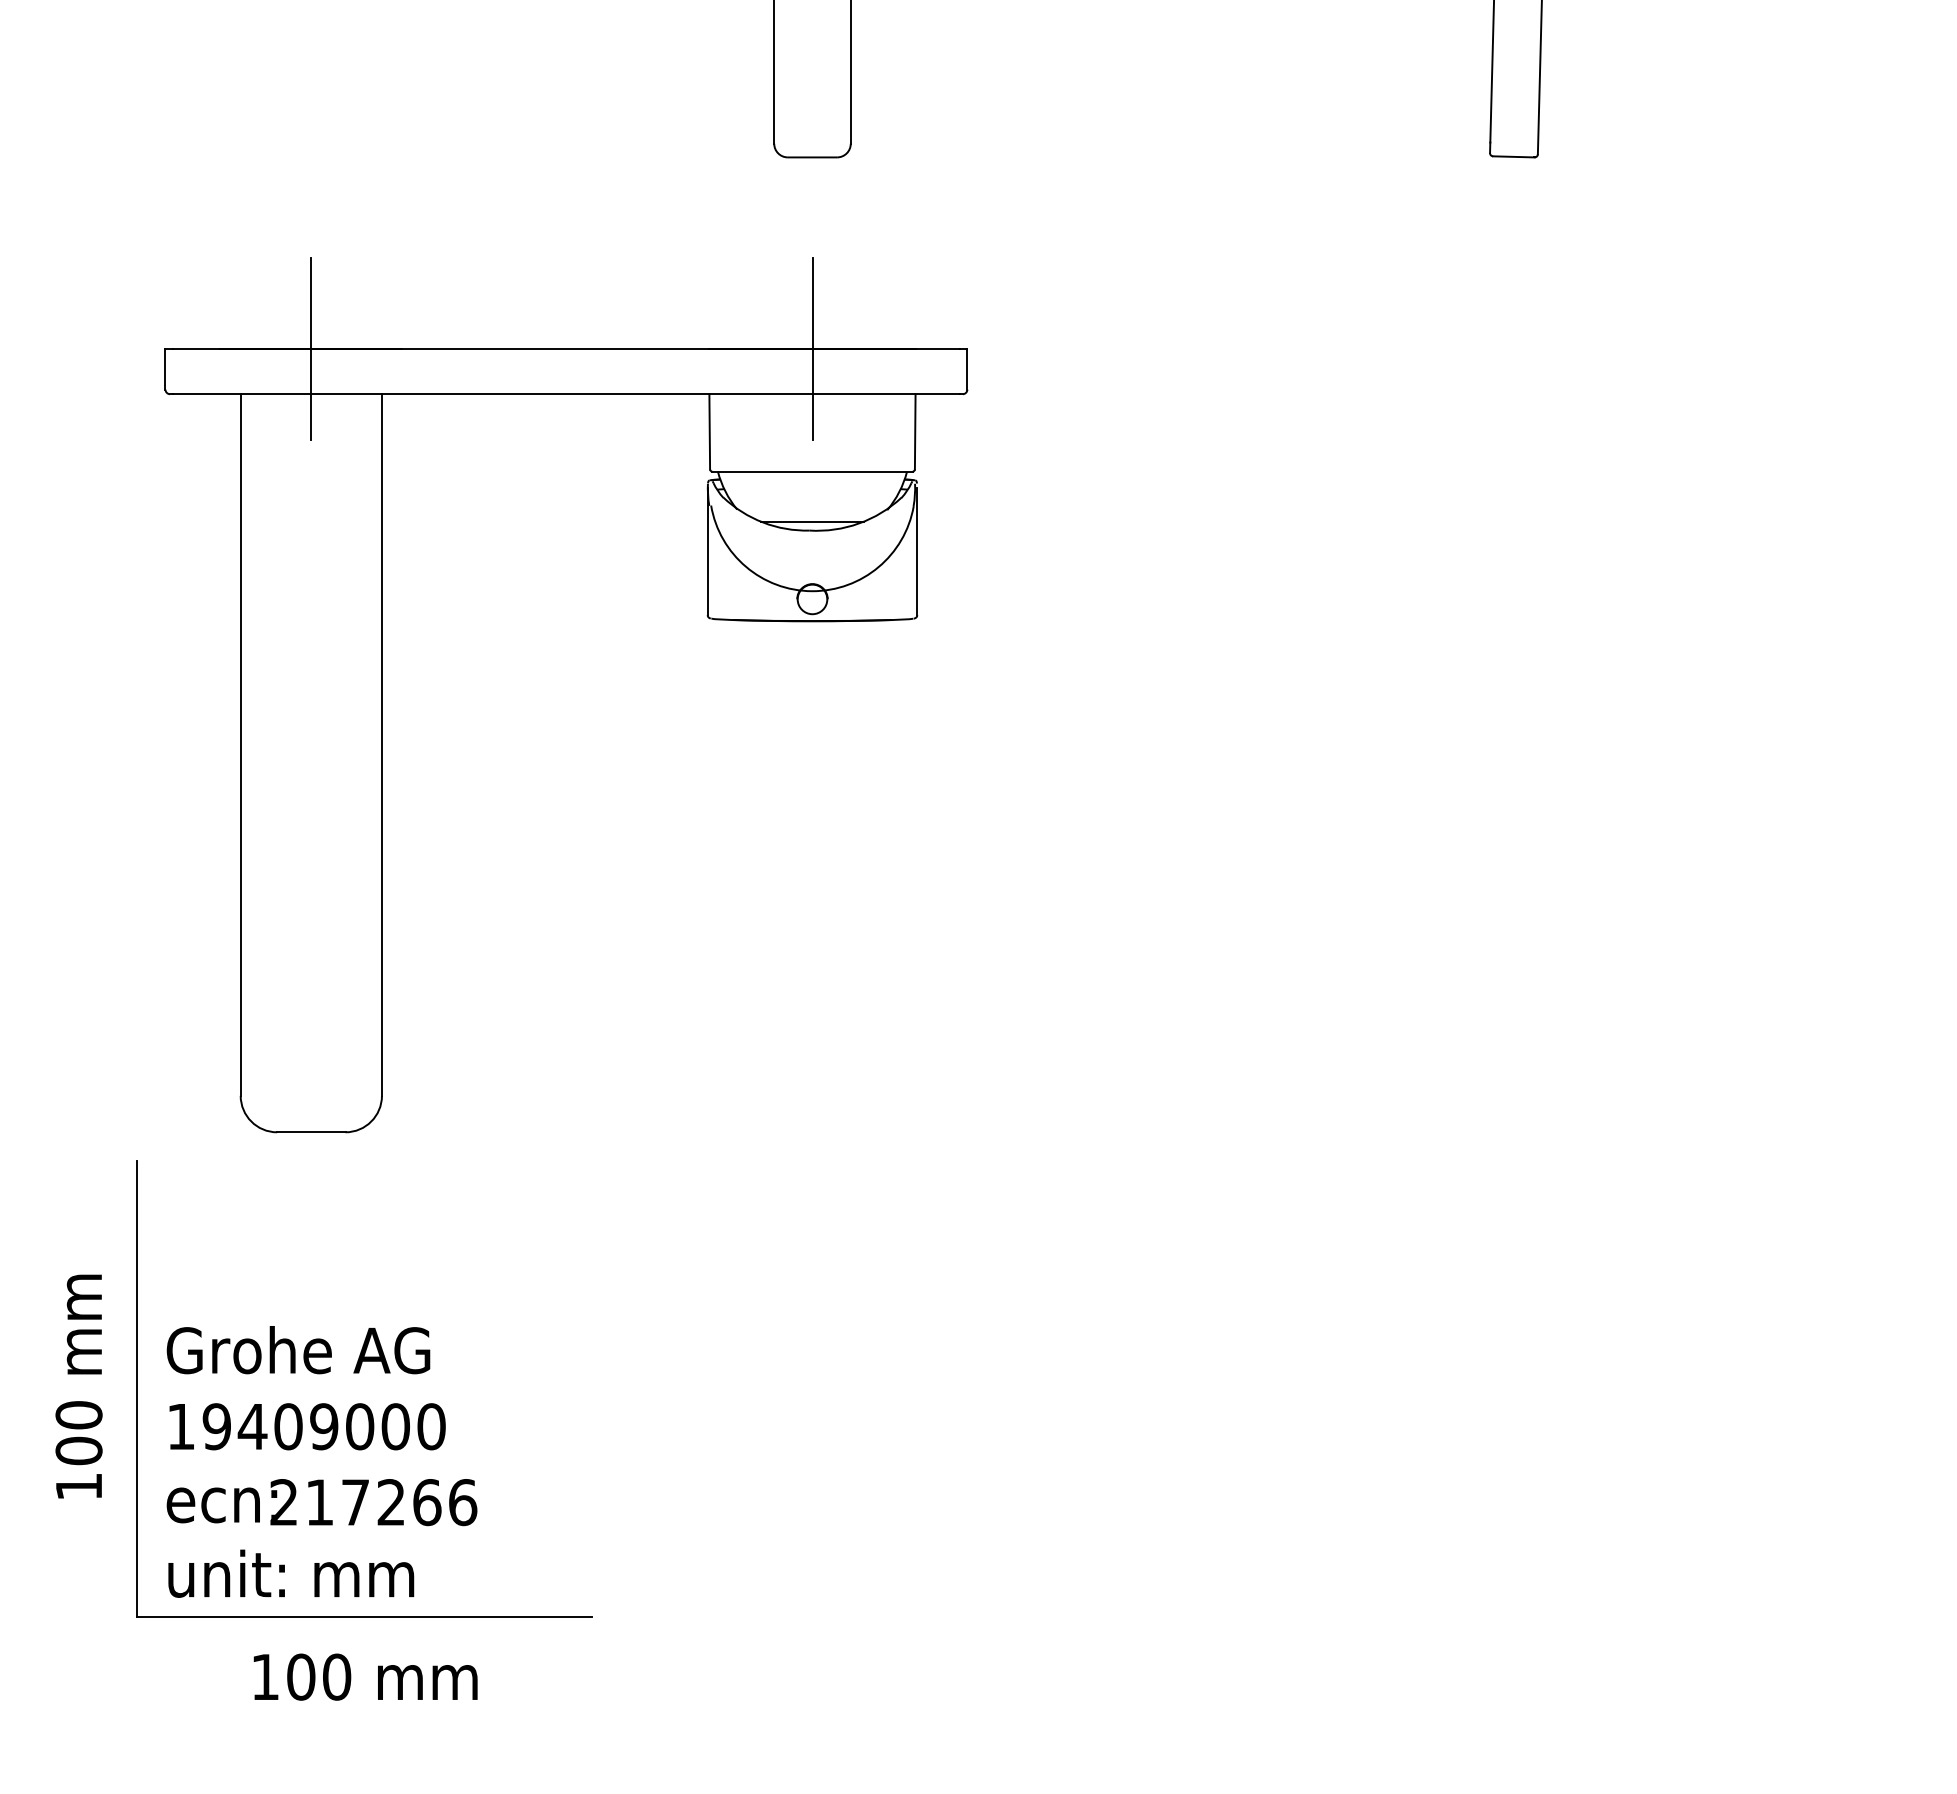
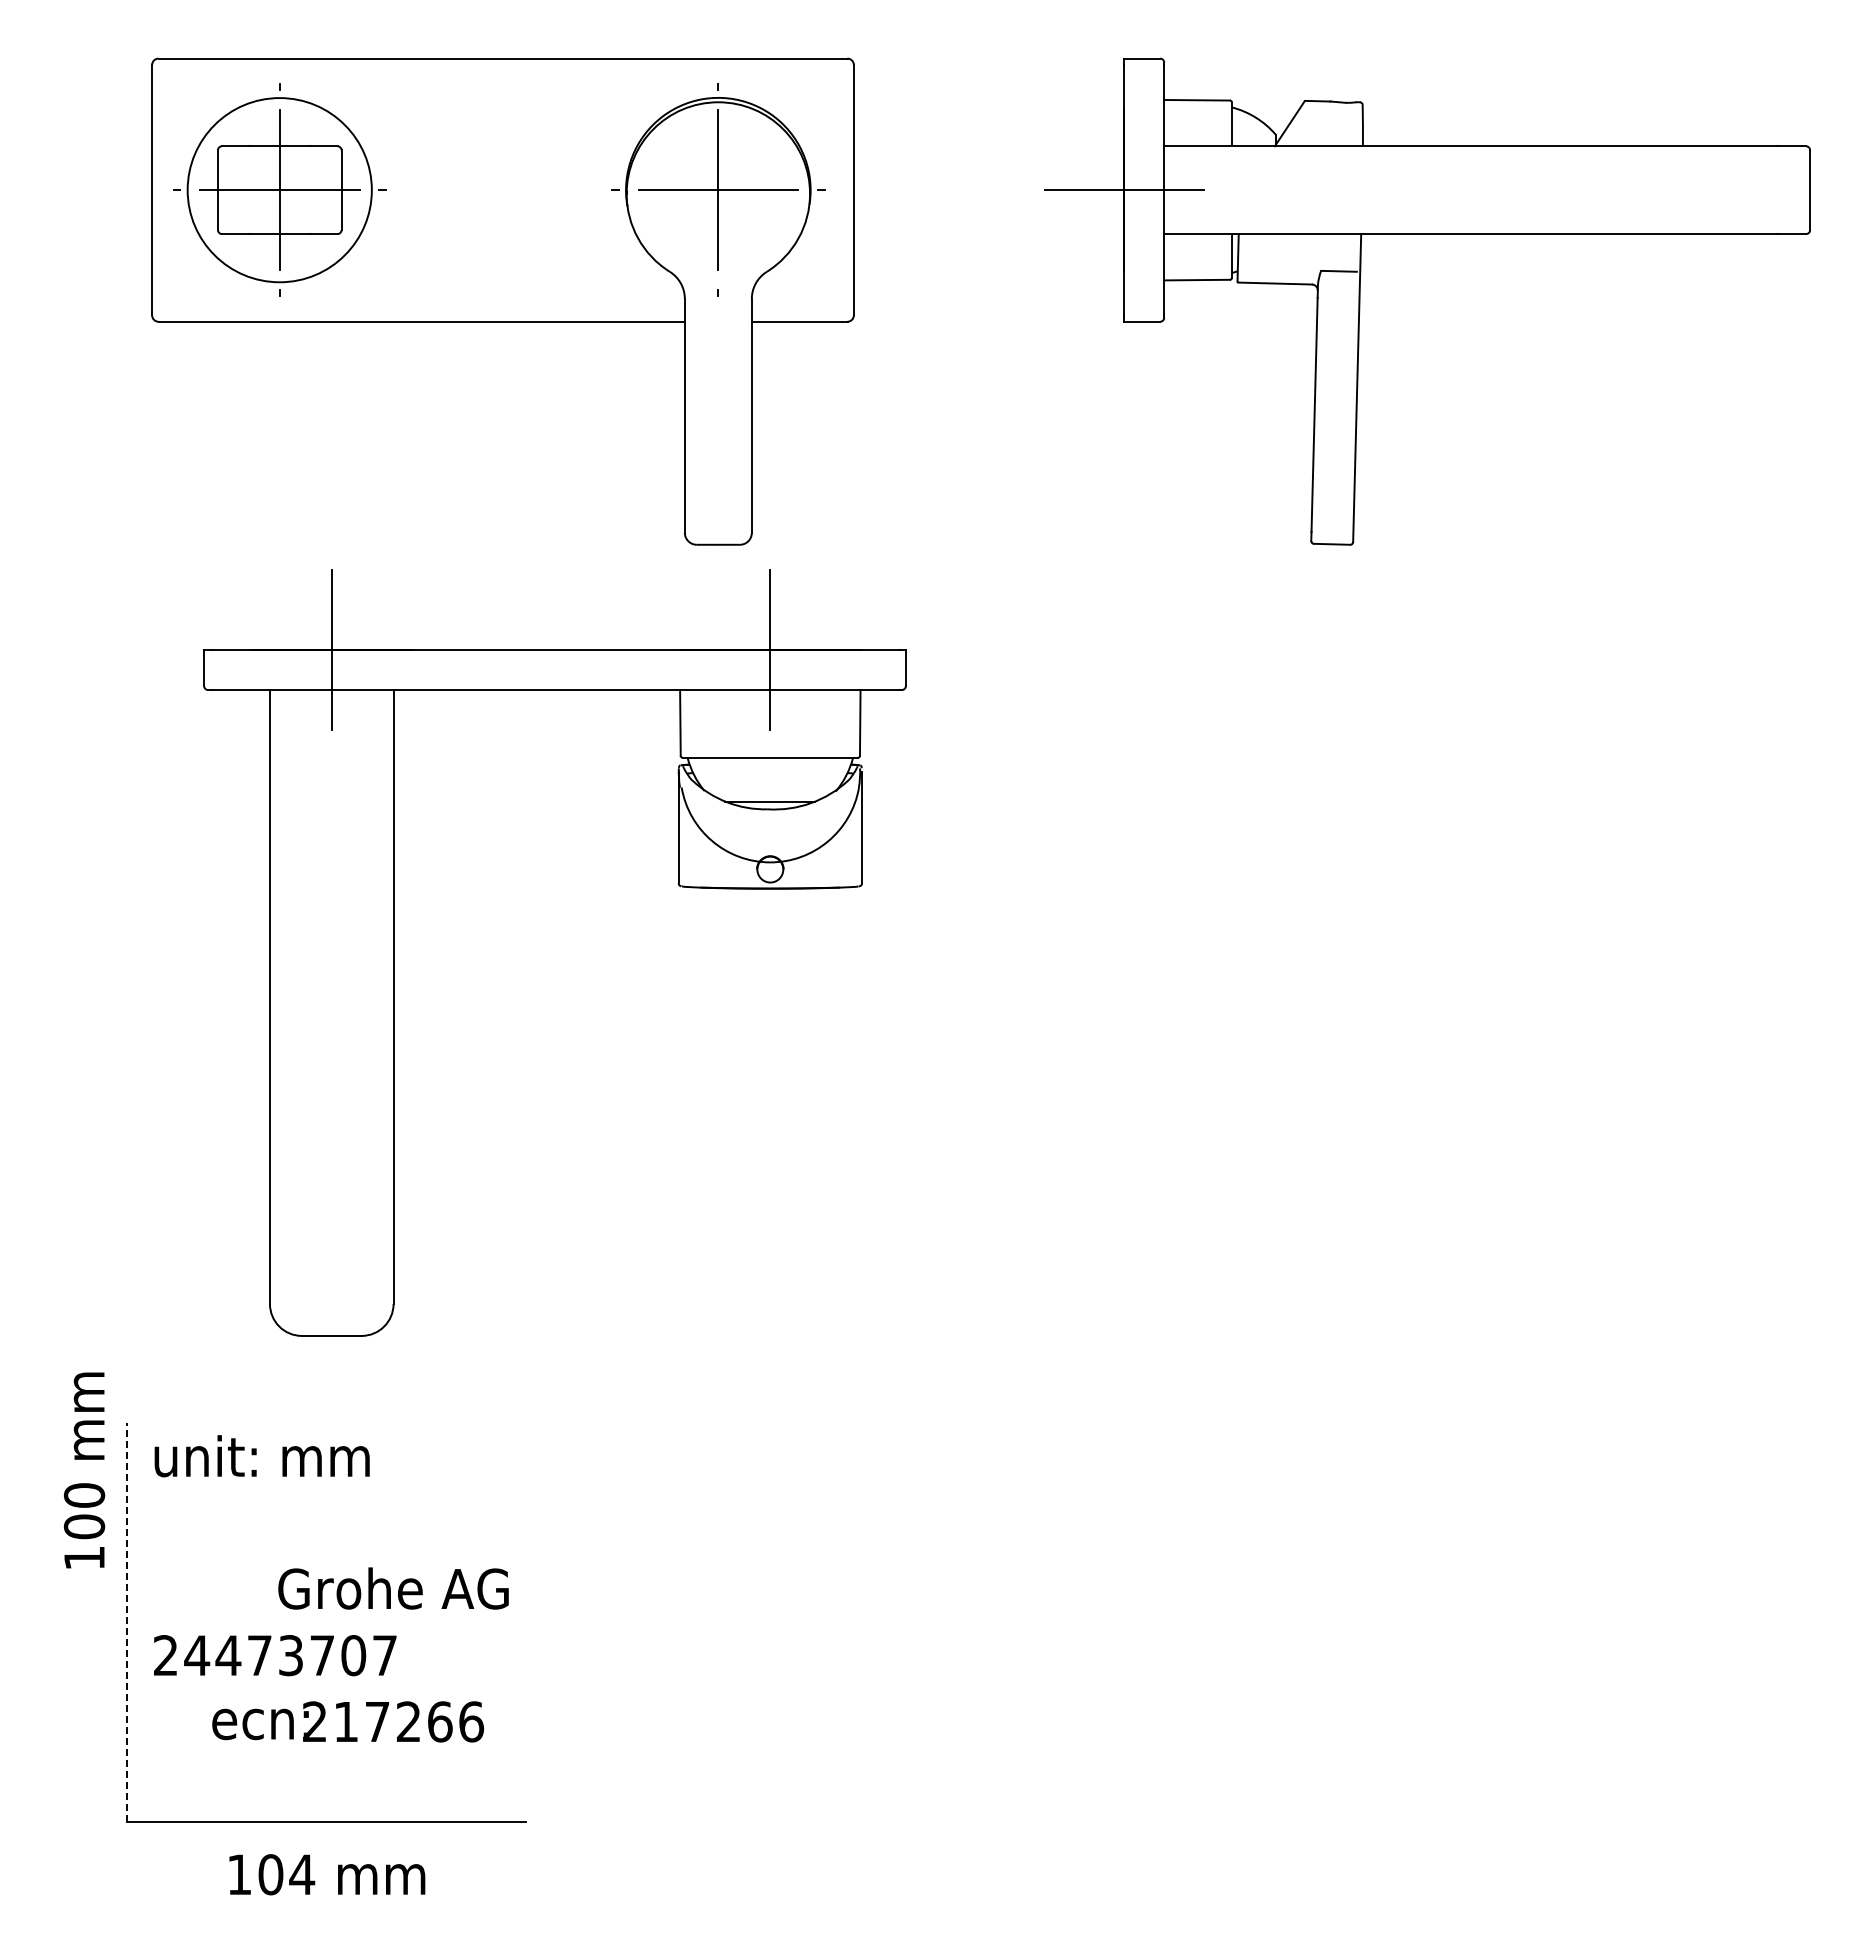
part: (706, 616) -> (677, 884), moved
text: (298, 1350) -> (393, 1588), moved
text: (79, 1386) -> (84, 1470), moved
line: (136, 1388) -> (126, 1622), solid -> dashed
text: (306, 1426) -> (275, 1655), 19409000 -> 24473707
text: (321, 1502) -> (347, 1721), moved
text: (290, 1574) -> (261, 1456), moved
text: (337, 1676) -> (302, 1874), 100 -> 104

